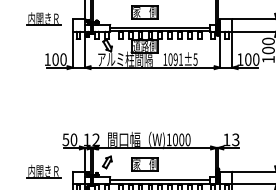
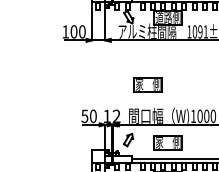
part: (125, 109) -> (147, 84), added
part: (43, 171) -> (61, 149), removed

